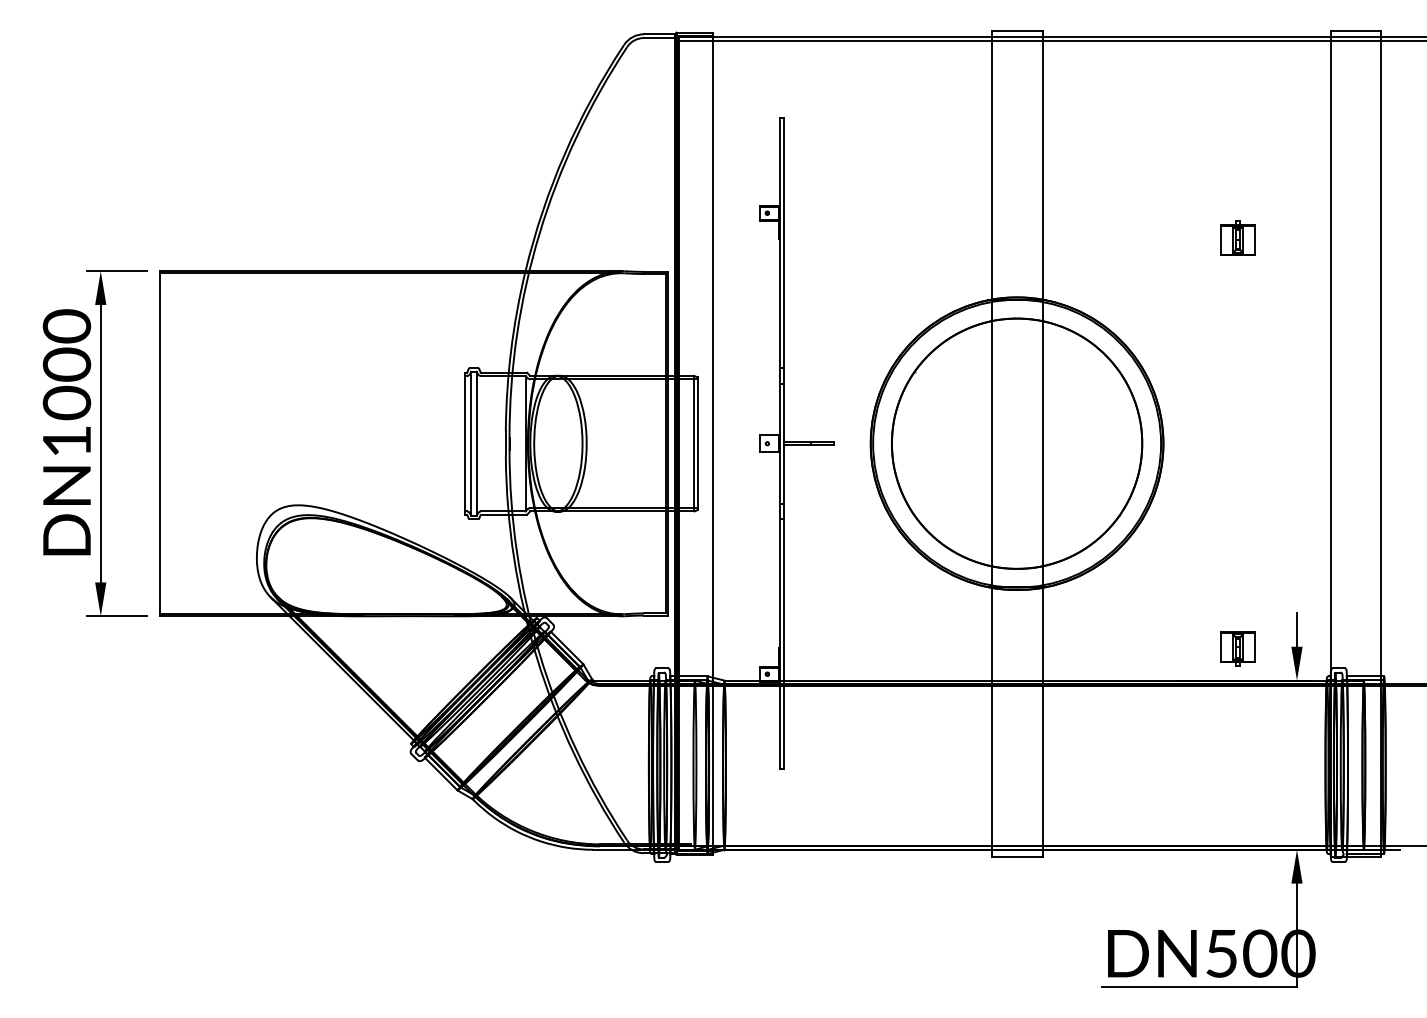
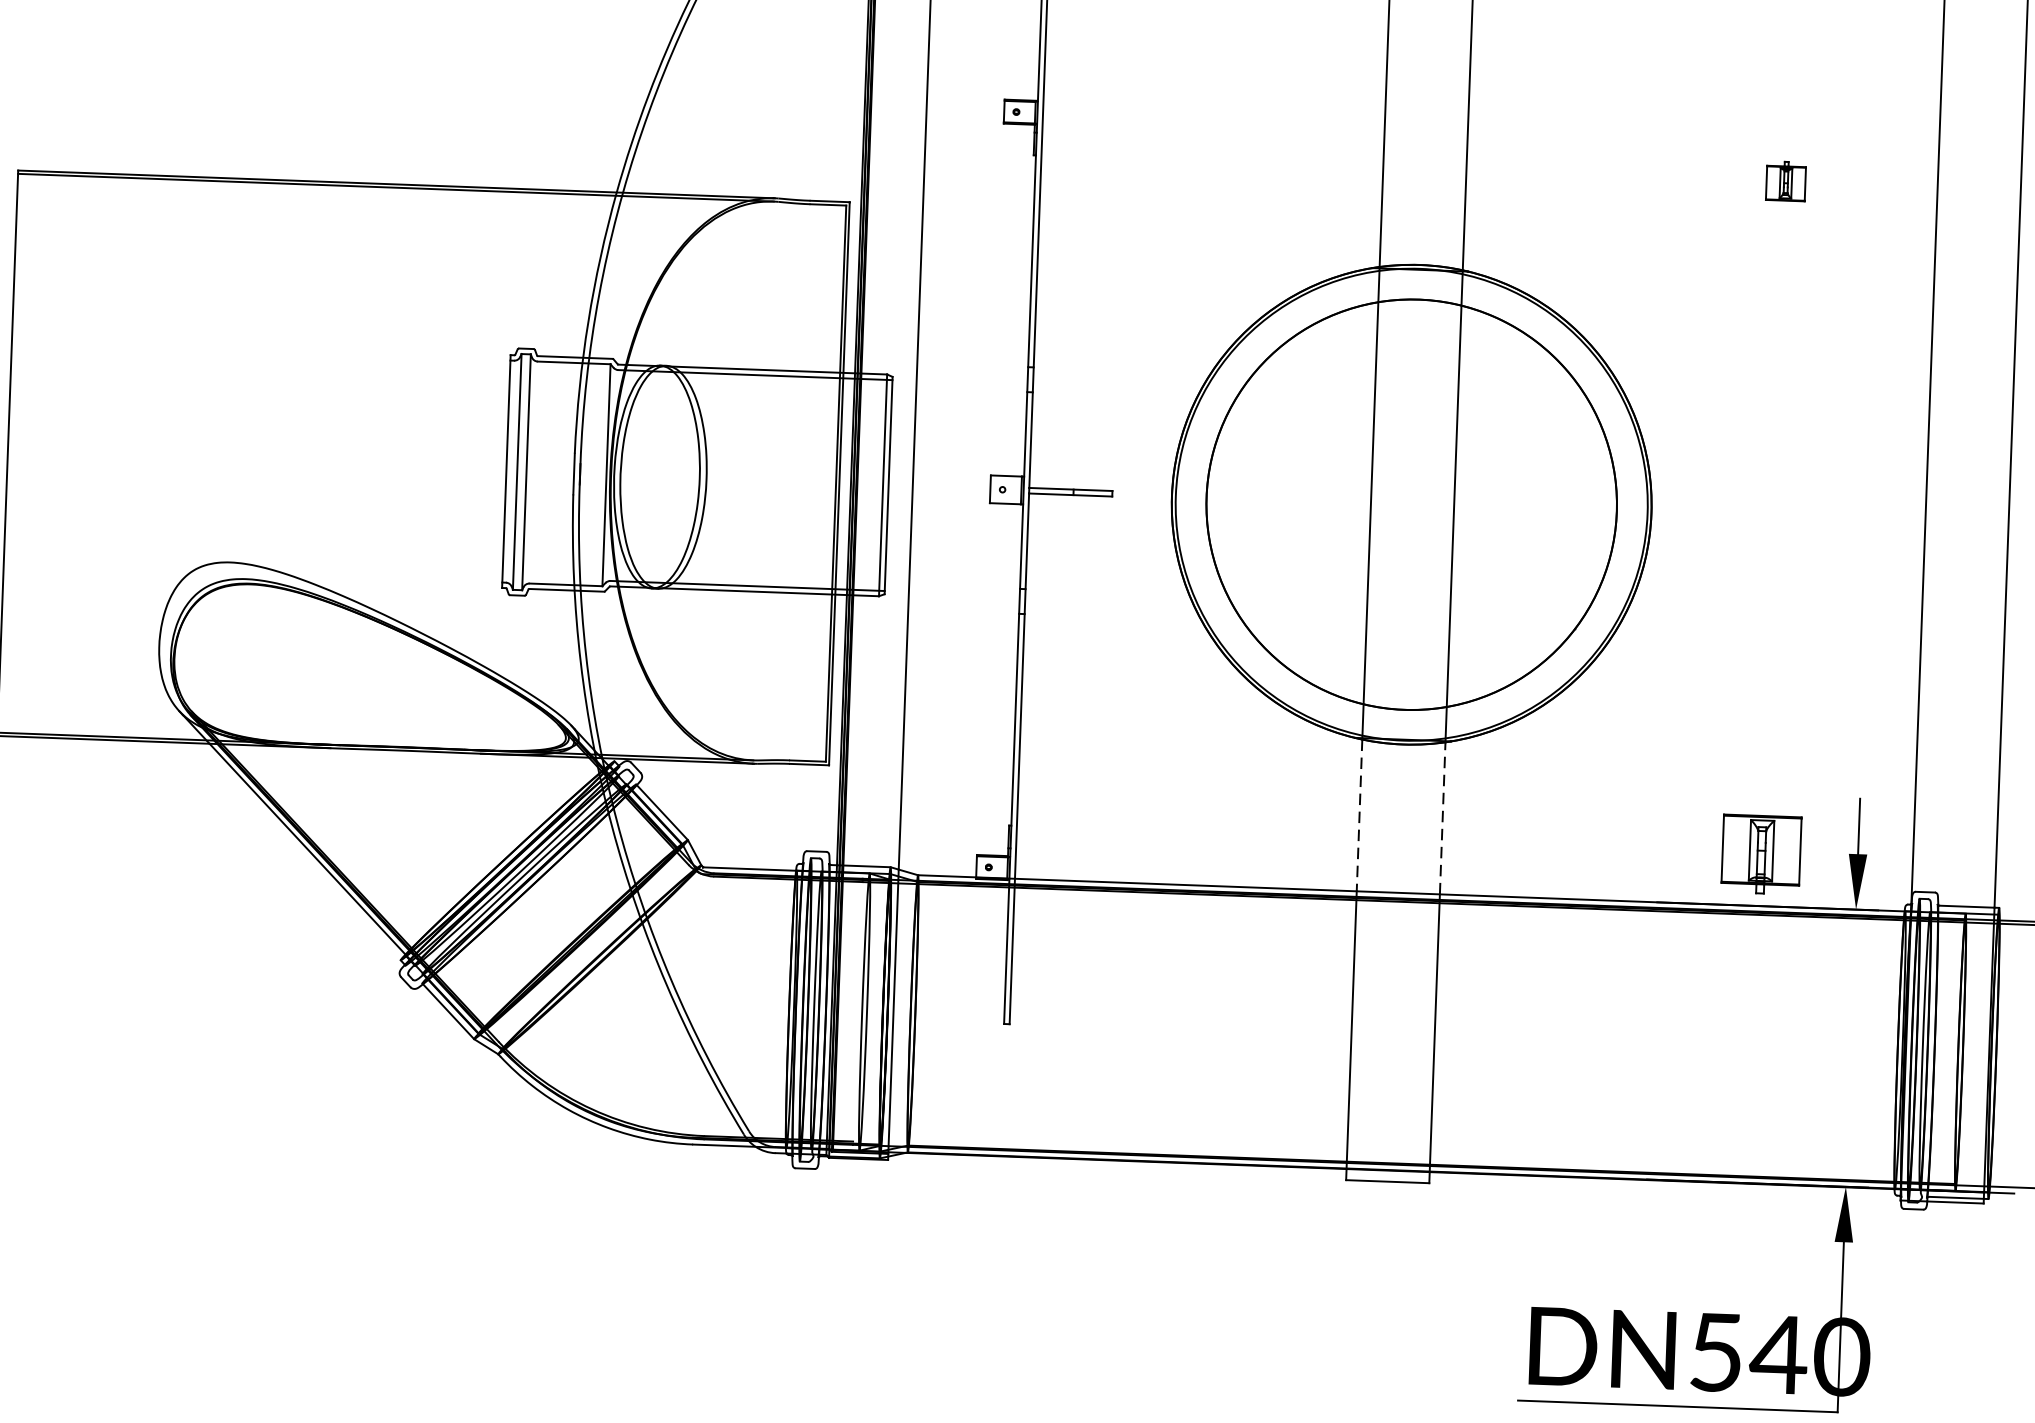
part: (1237, 237) -> (1785, 180), size x0.7
line: (1042, 633) -> (1441, 817), solid -> dashed
line: (992, 634) -> (1359, 815), solid -> dashed
part: (1237, 648) -> (1760, 853), size x1.4
text: (1259, 953) -> (1778, 1354), DN500 -> DN540

